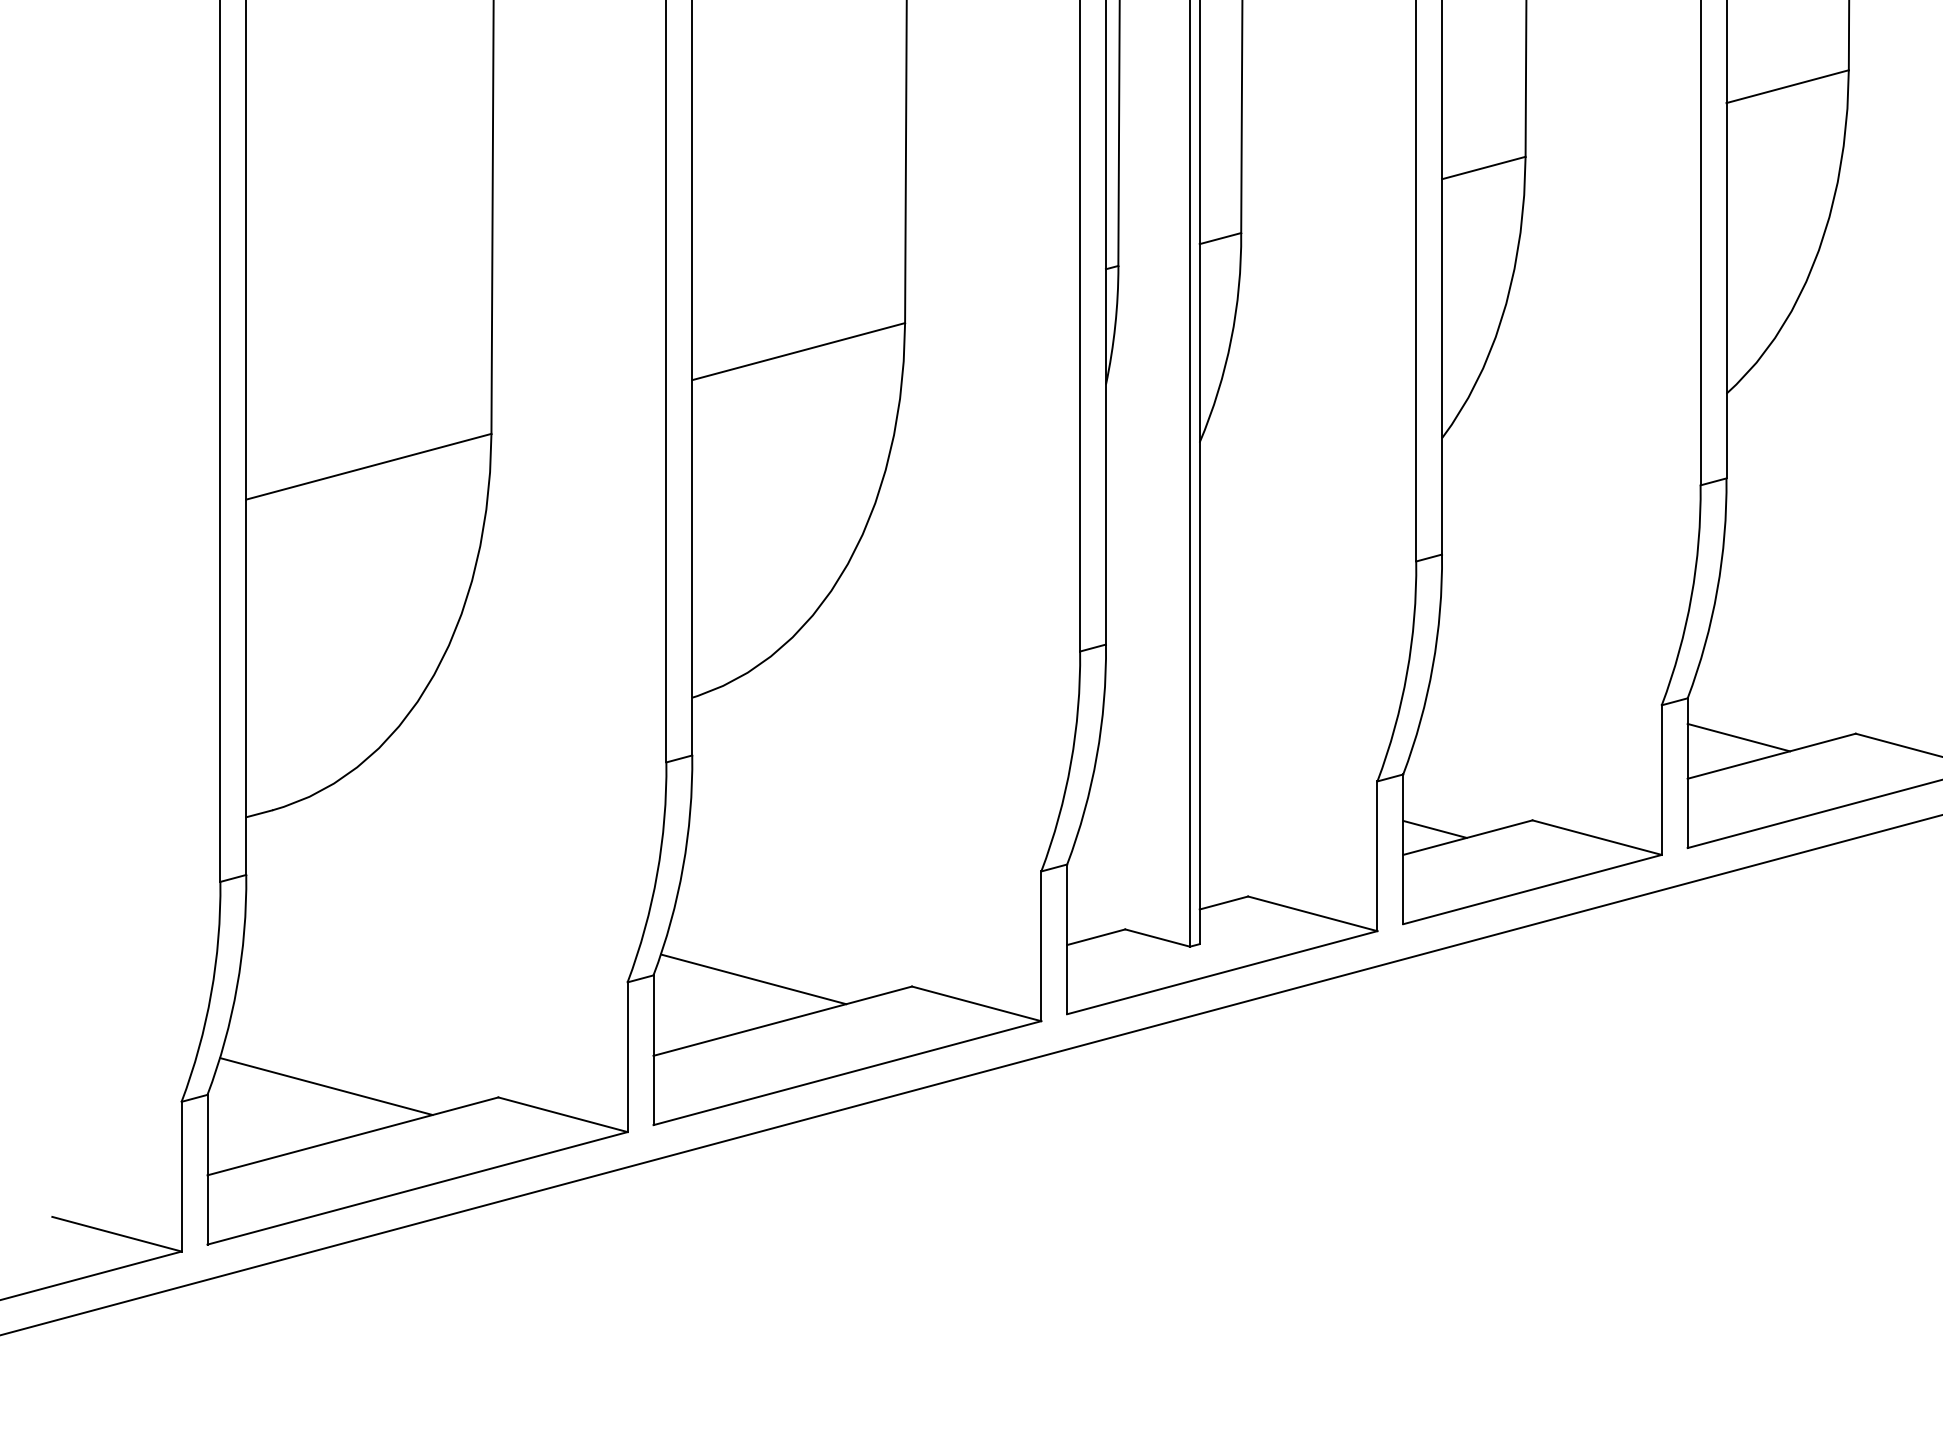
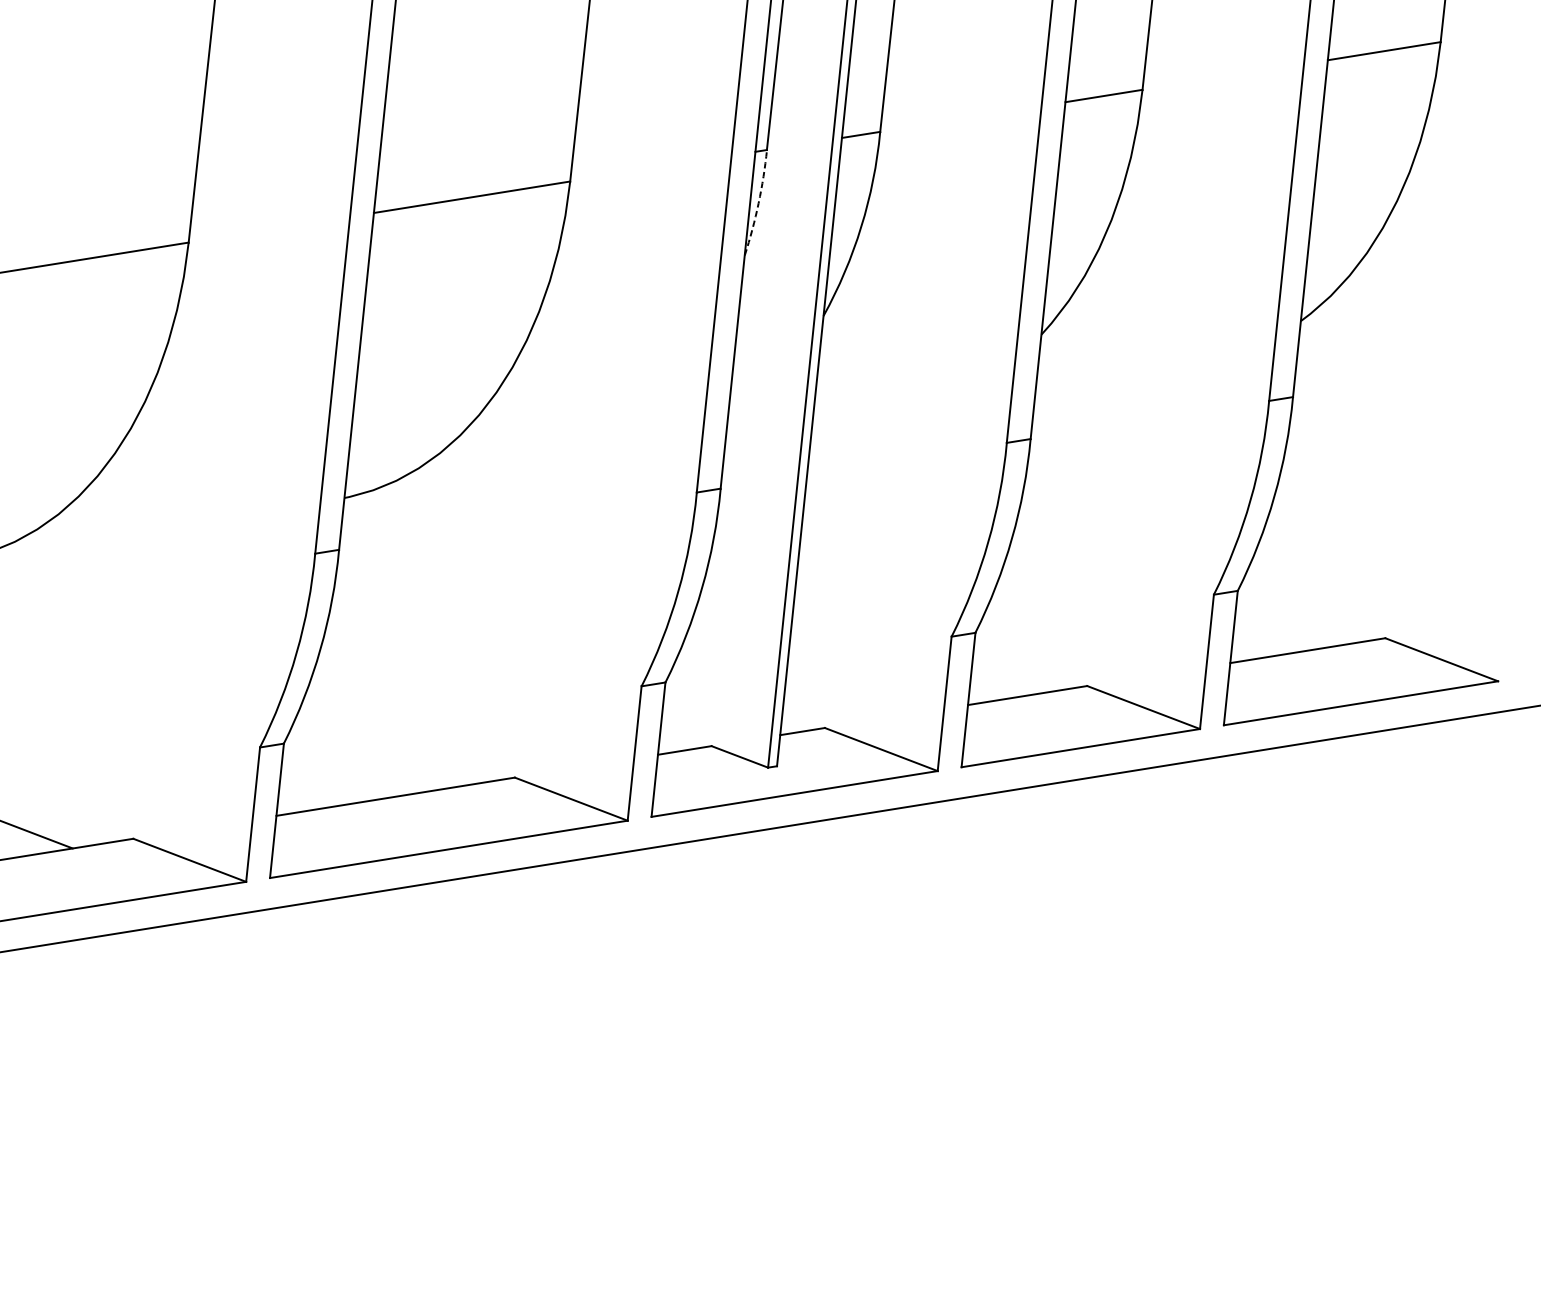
arc: (1115, 325) -> (758, 203), solid -> dashed
line: (1738, 737) -> (1279, 630), removed
line: (1434, 828) -> (998, 684), removed
line: (753, 979) -> (373, 756), removed

